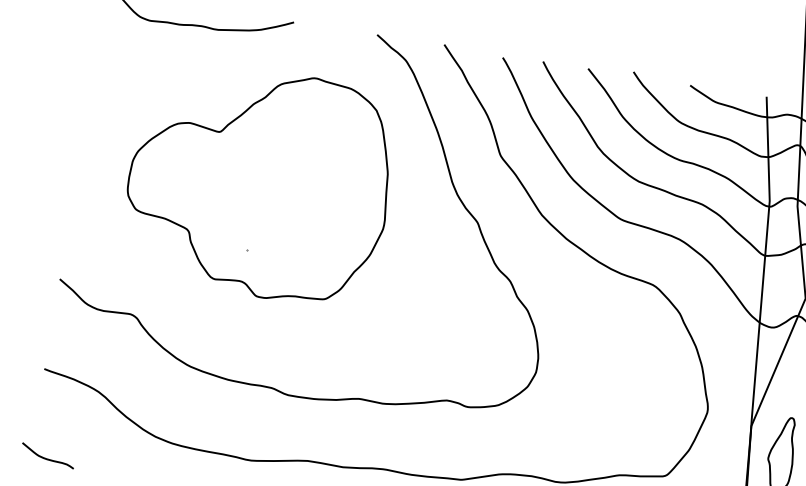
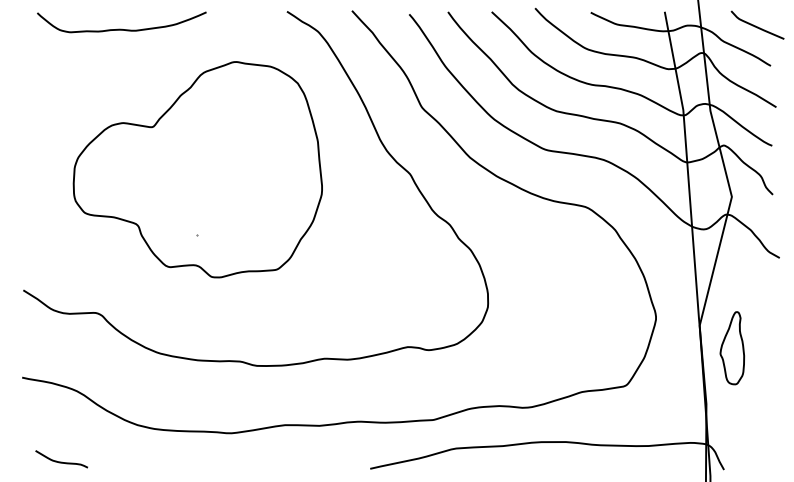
curve: (47, 458) -> (61, 461), moved

